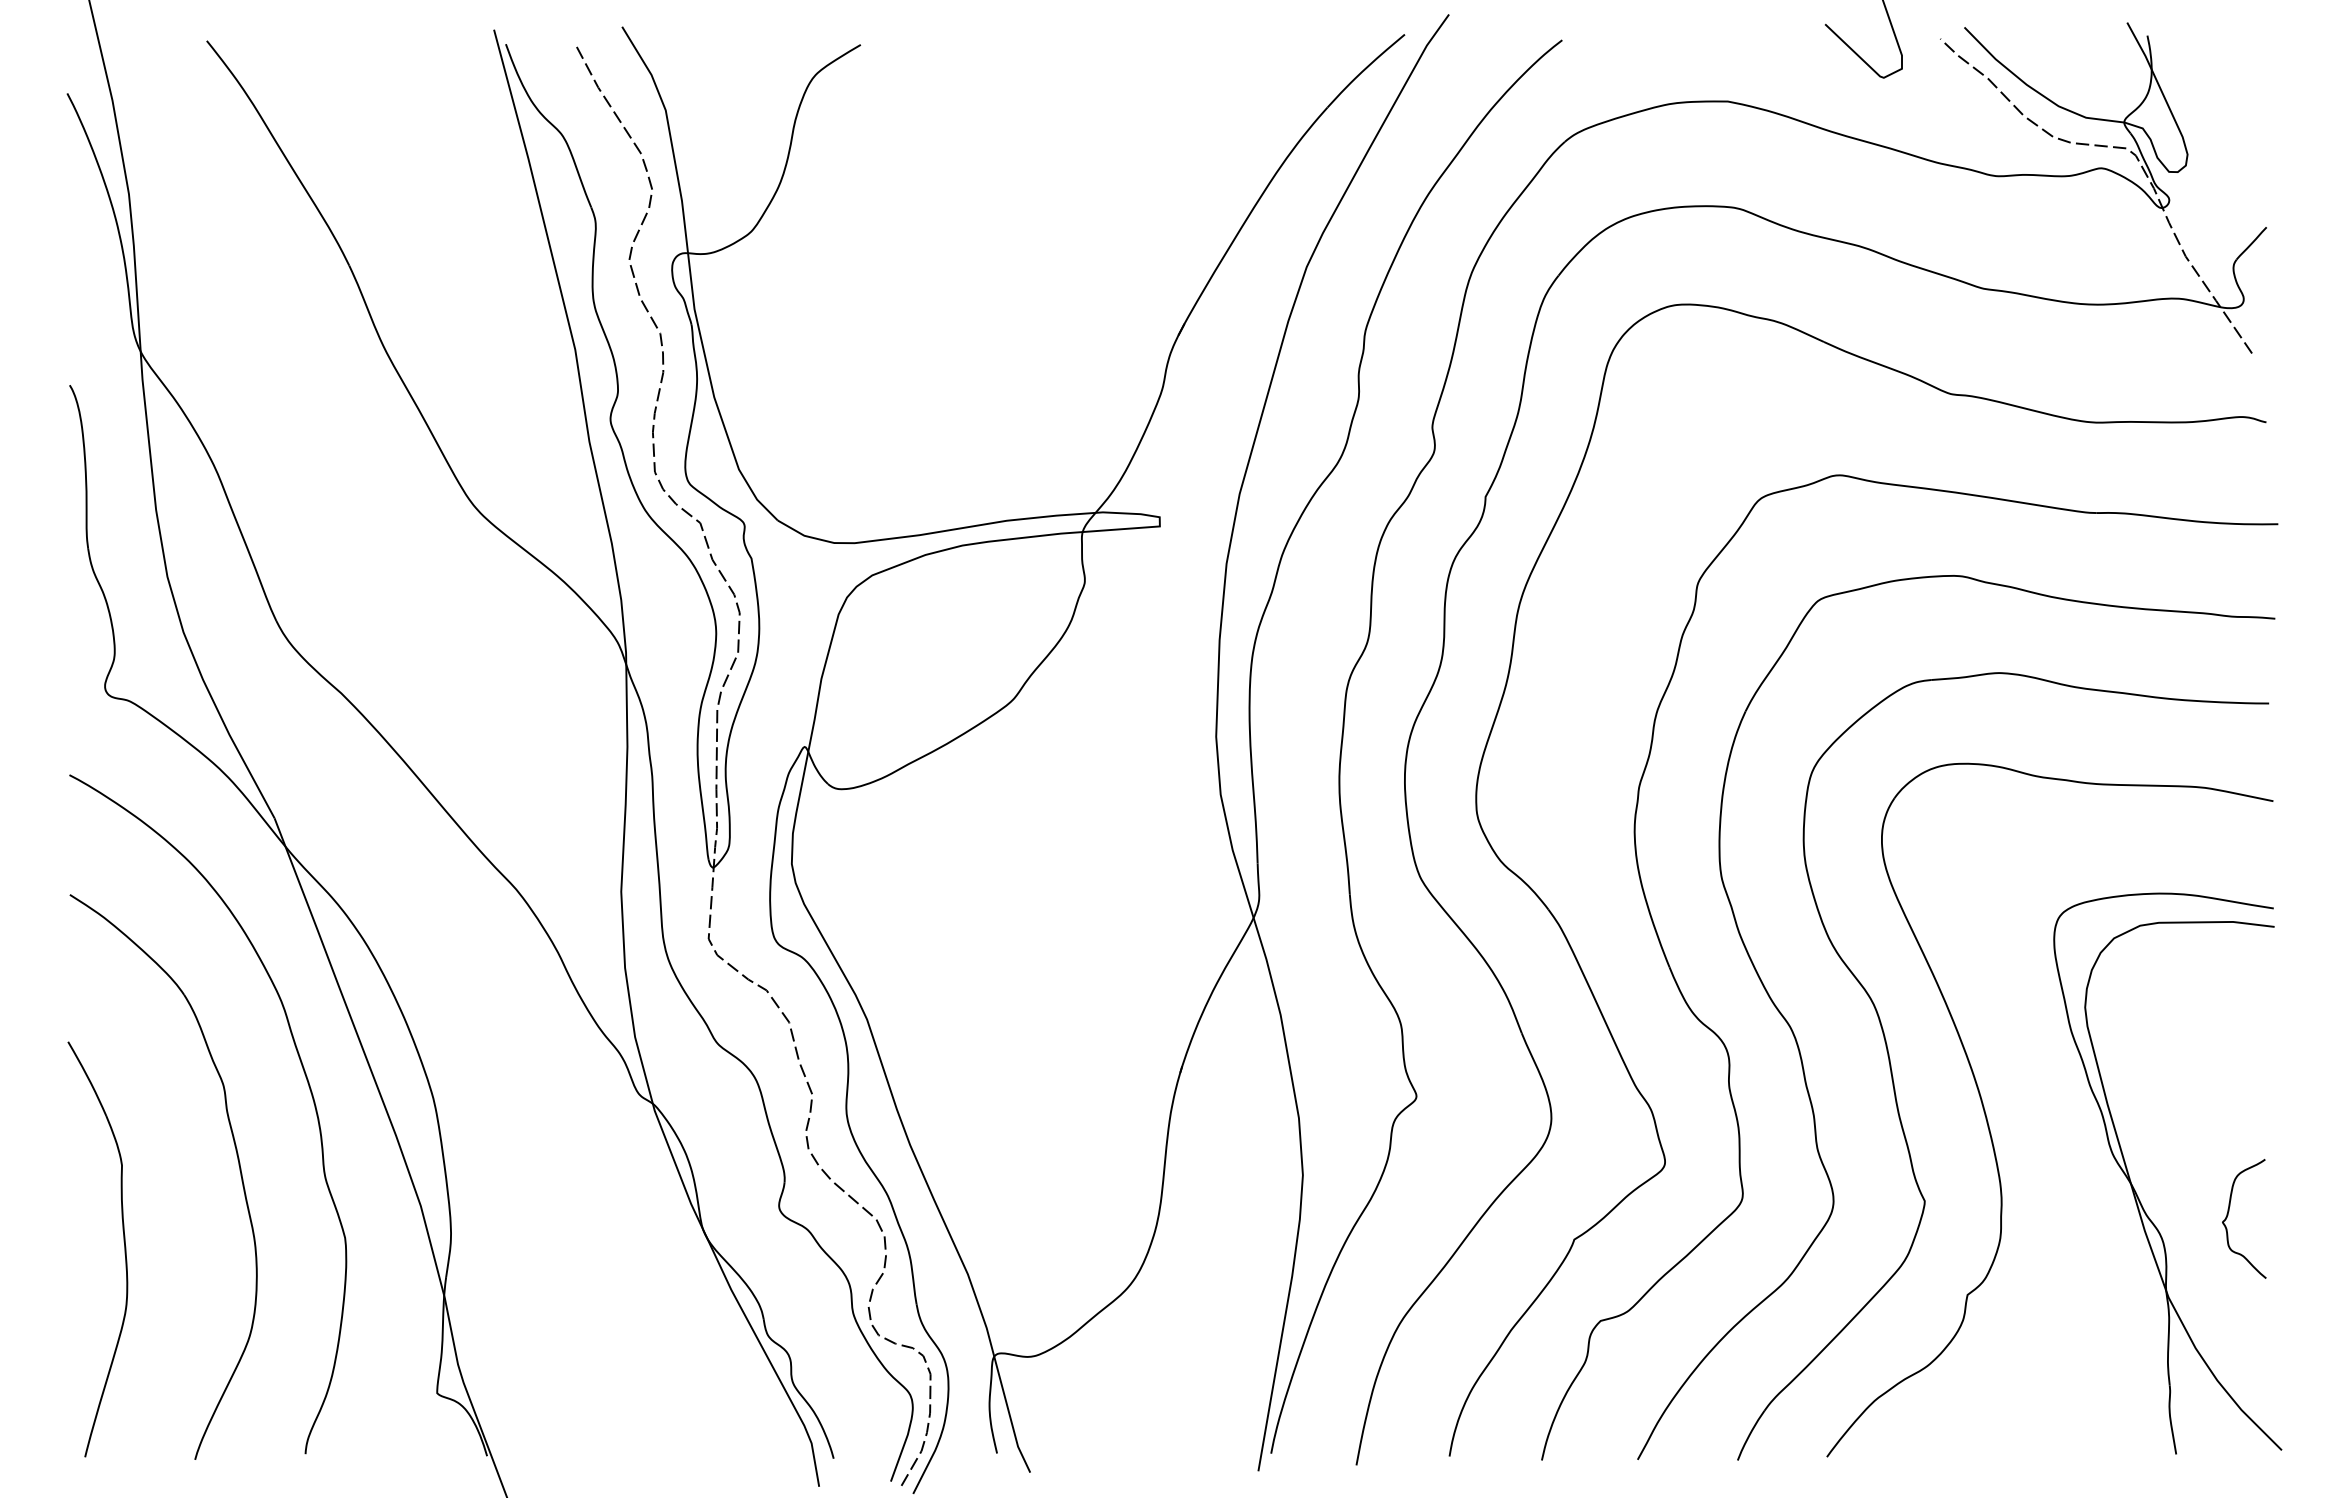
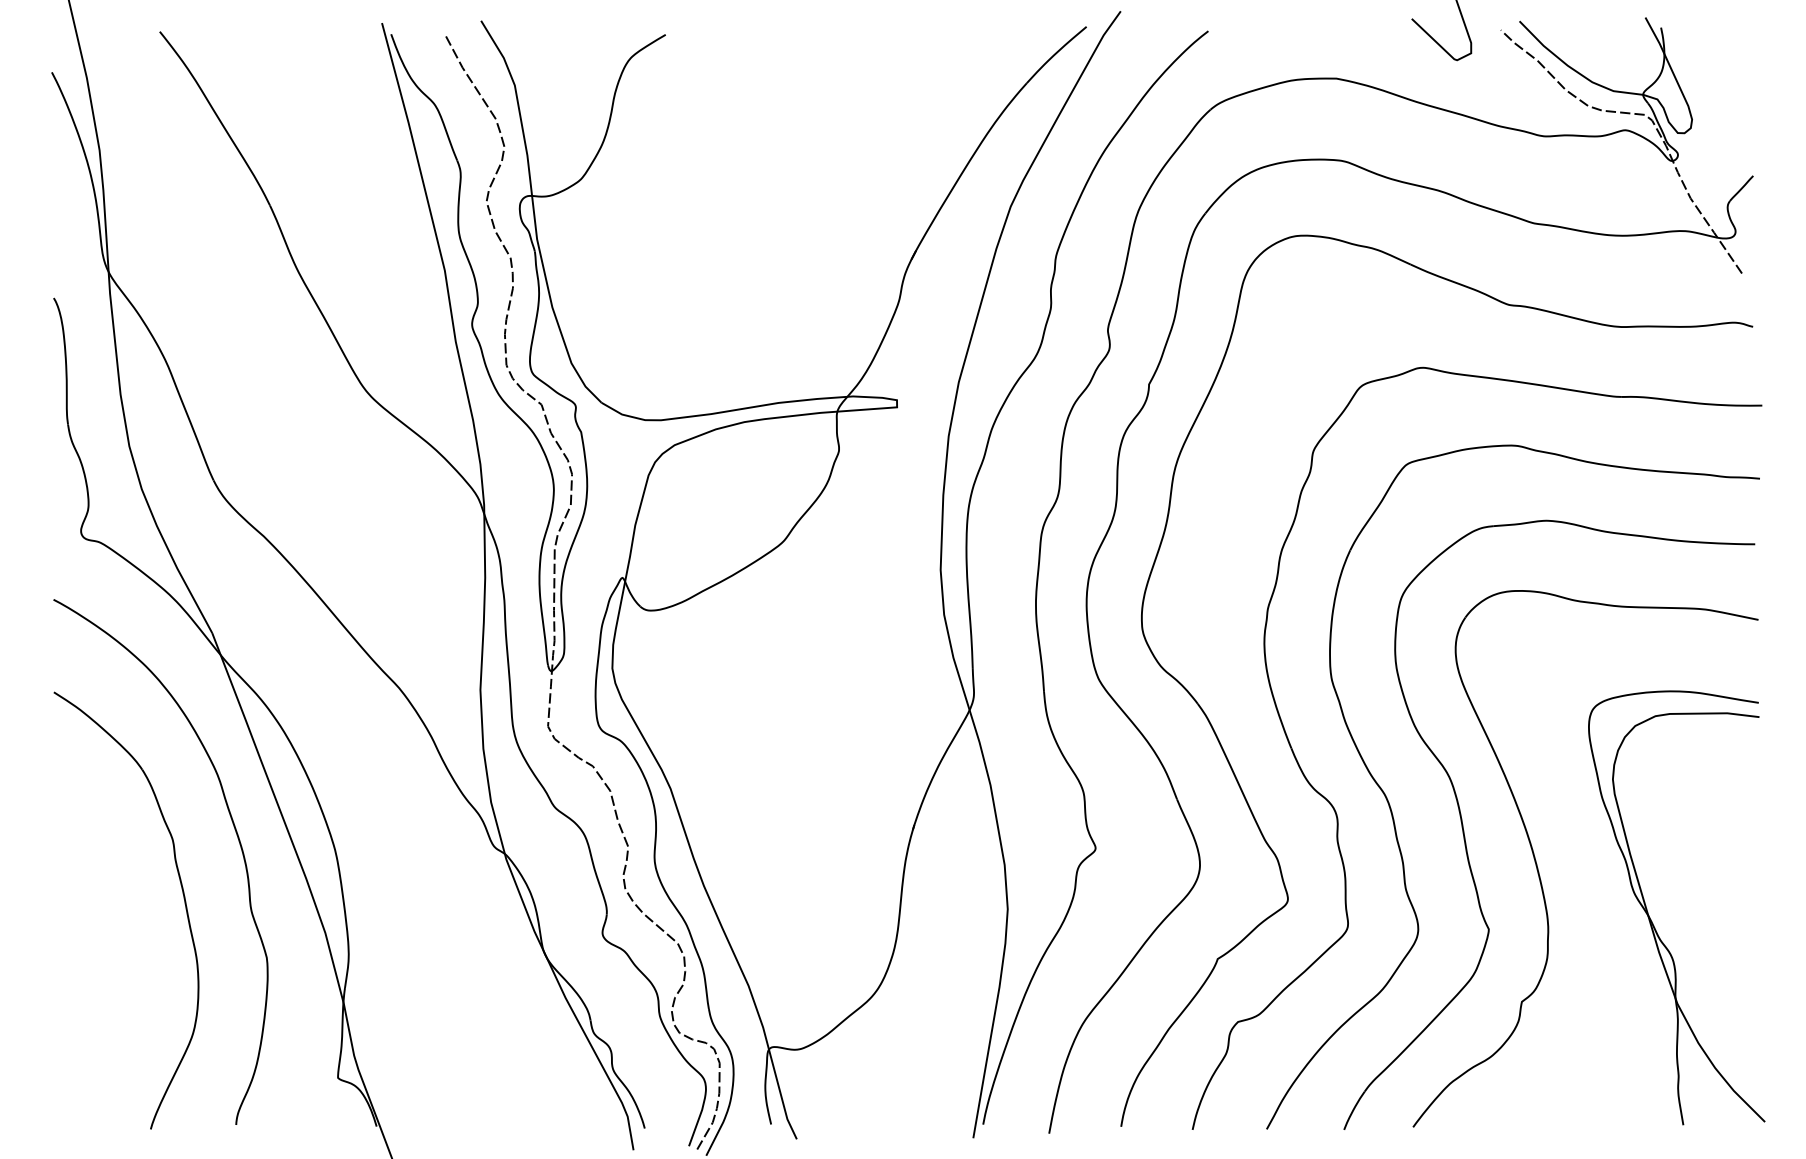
curve: (2228, 1215) -> (1723, 940), removed
part: (123, 1242) -> (95, 961), removed

